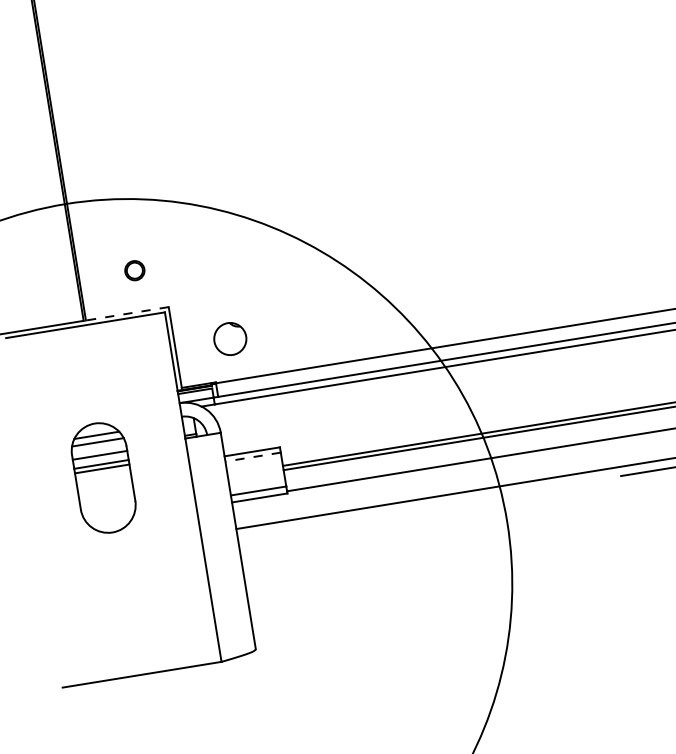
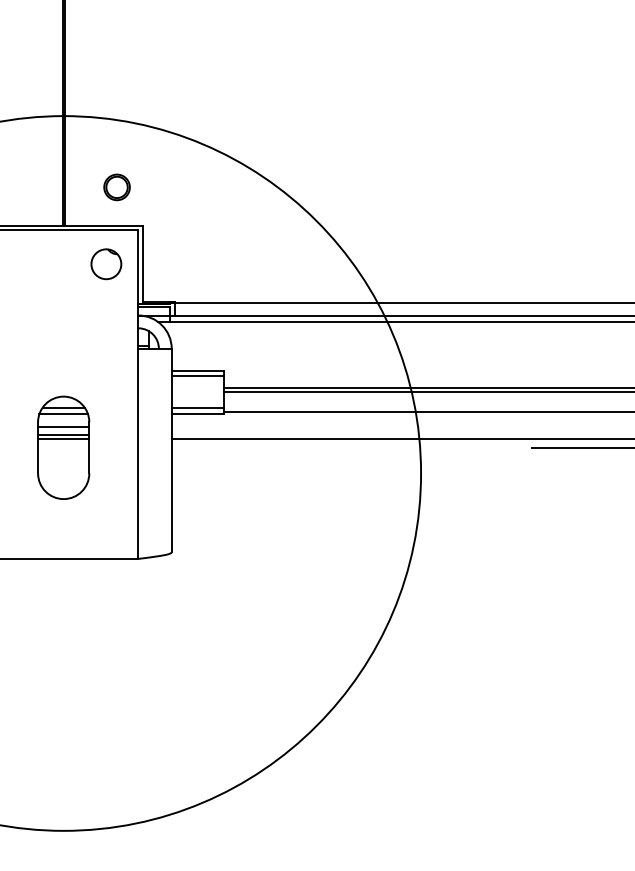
part: (134, 270) -> (116, 187), size x1.43
line: (127, 313) -> (103, 225), dashed -> solid
part: (230, 339) -> (106, 264), moved
line: (252, 456) -> (197, 375), dashed -> solid
part: (103, 477) -> (63, 447), moved

